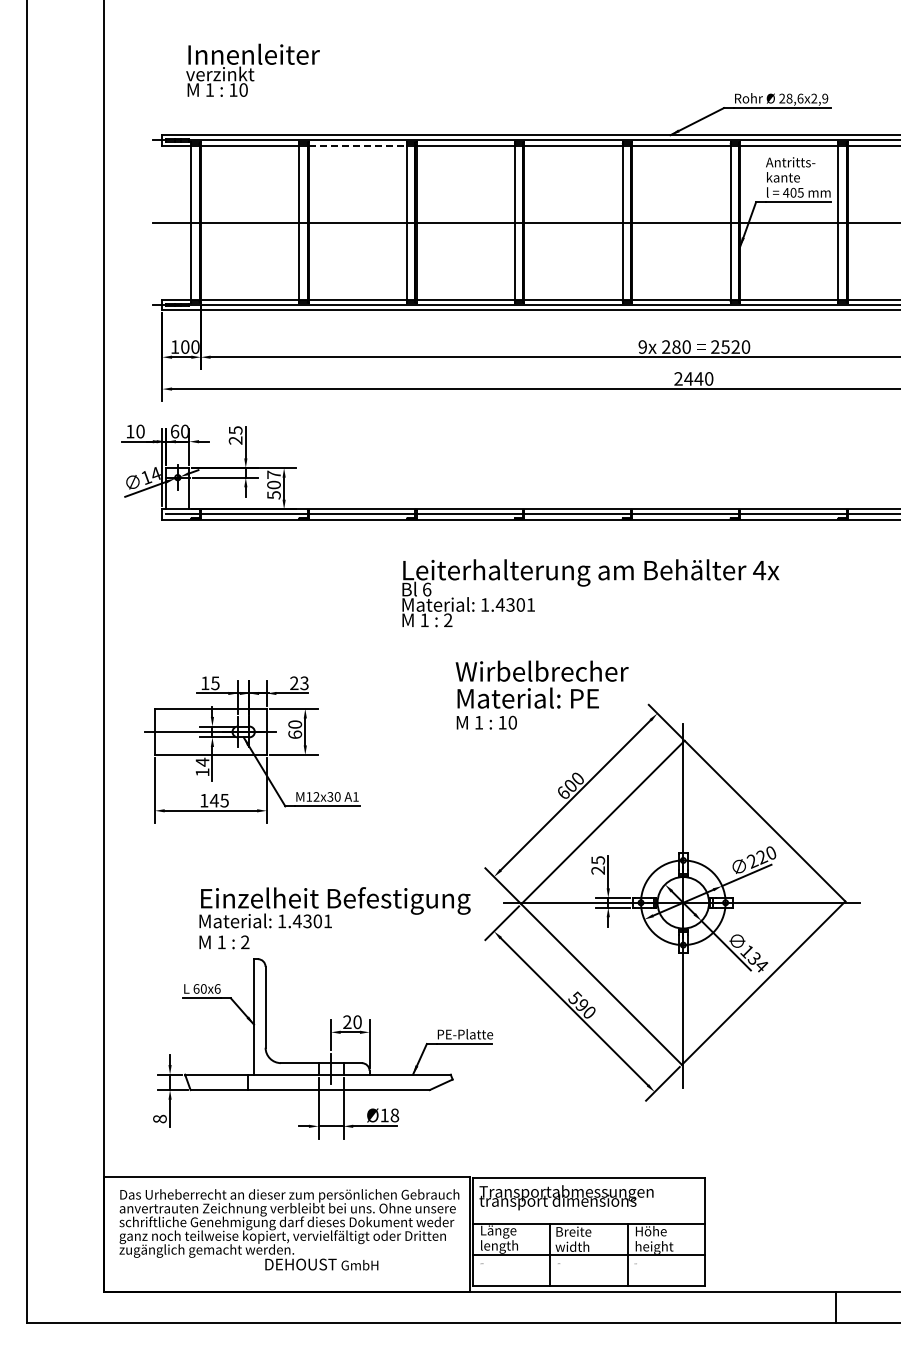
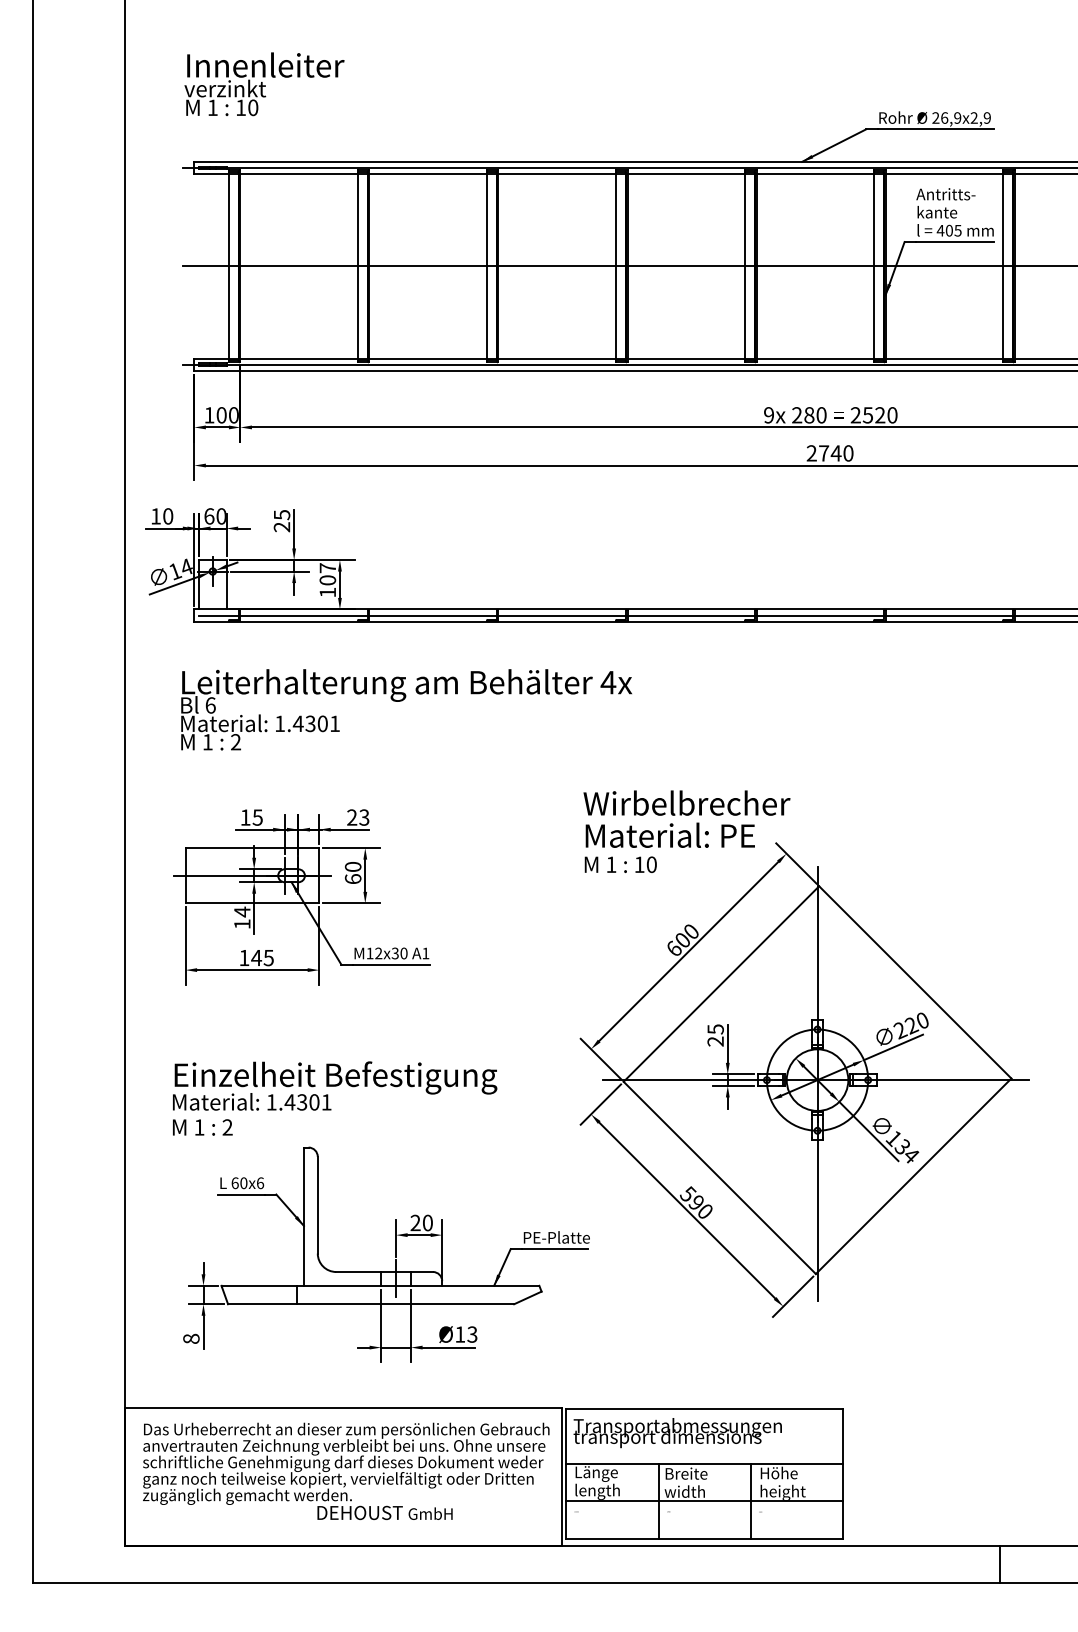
text: (252, 69) -> (263, 83), moved
text: (794, 98) -> (950, 117), 28,6x2,9 -> 26,9x2,9
line: (358, 145) -> (428, 174), dashed -> solid
text: (688, 378) -> (823, 452), 2440 -> 2740
text: (273, 495) -> (327, 592), 507 -> 107
text: (590, 593) -> (406, 710), moved
text: (541, 694) -> (686, 830), moved
text: (334, 918) -> (334, 1098), moved
text: (394, 1115) -> (472, 1334), Ø18 -> Ø13

